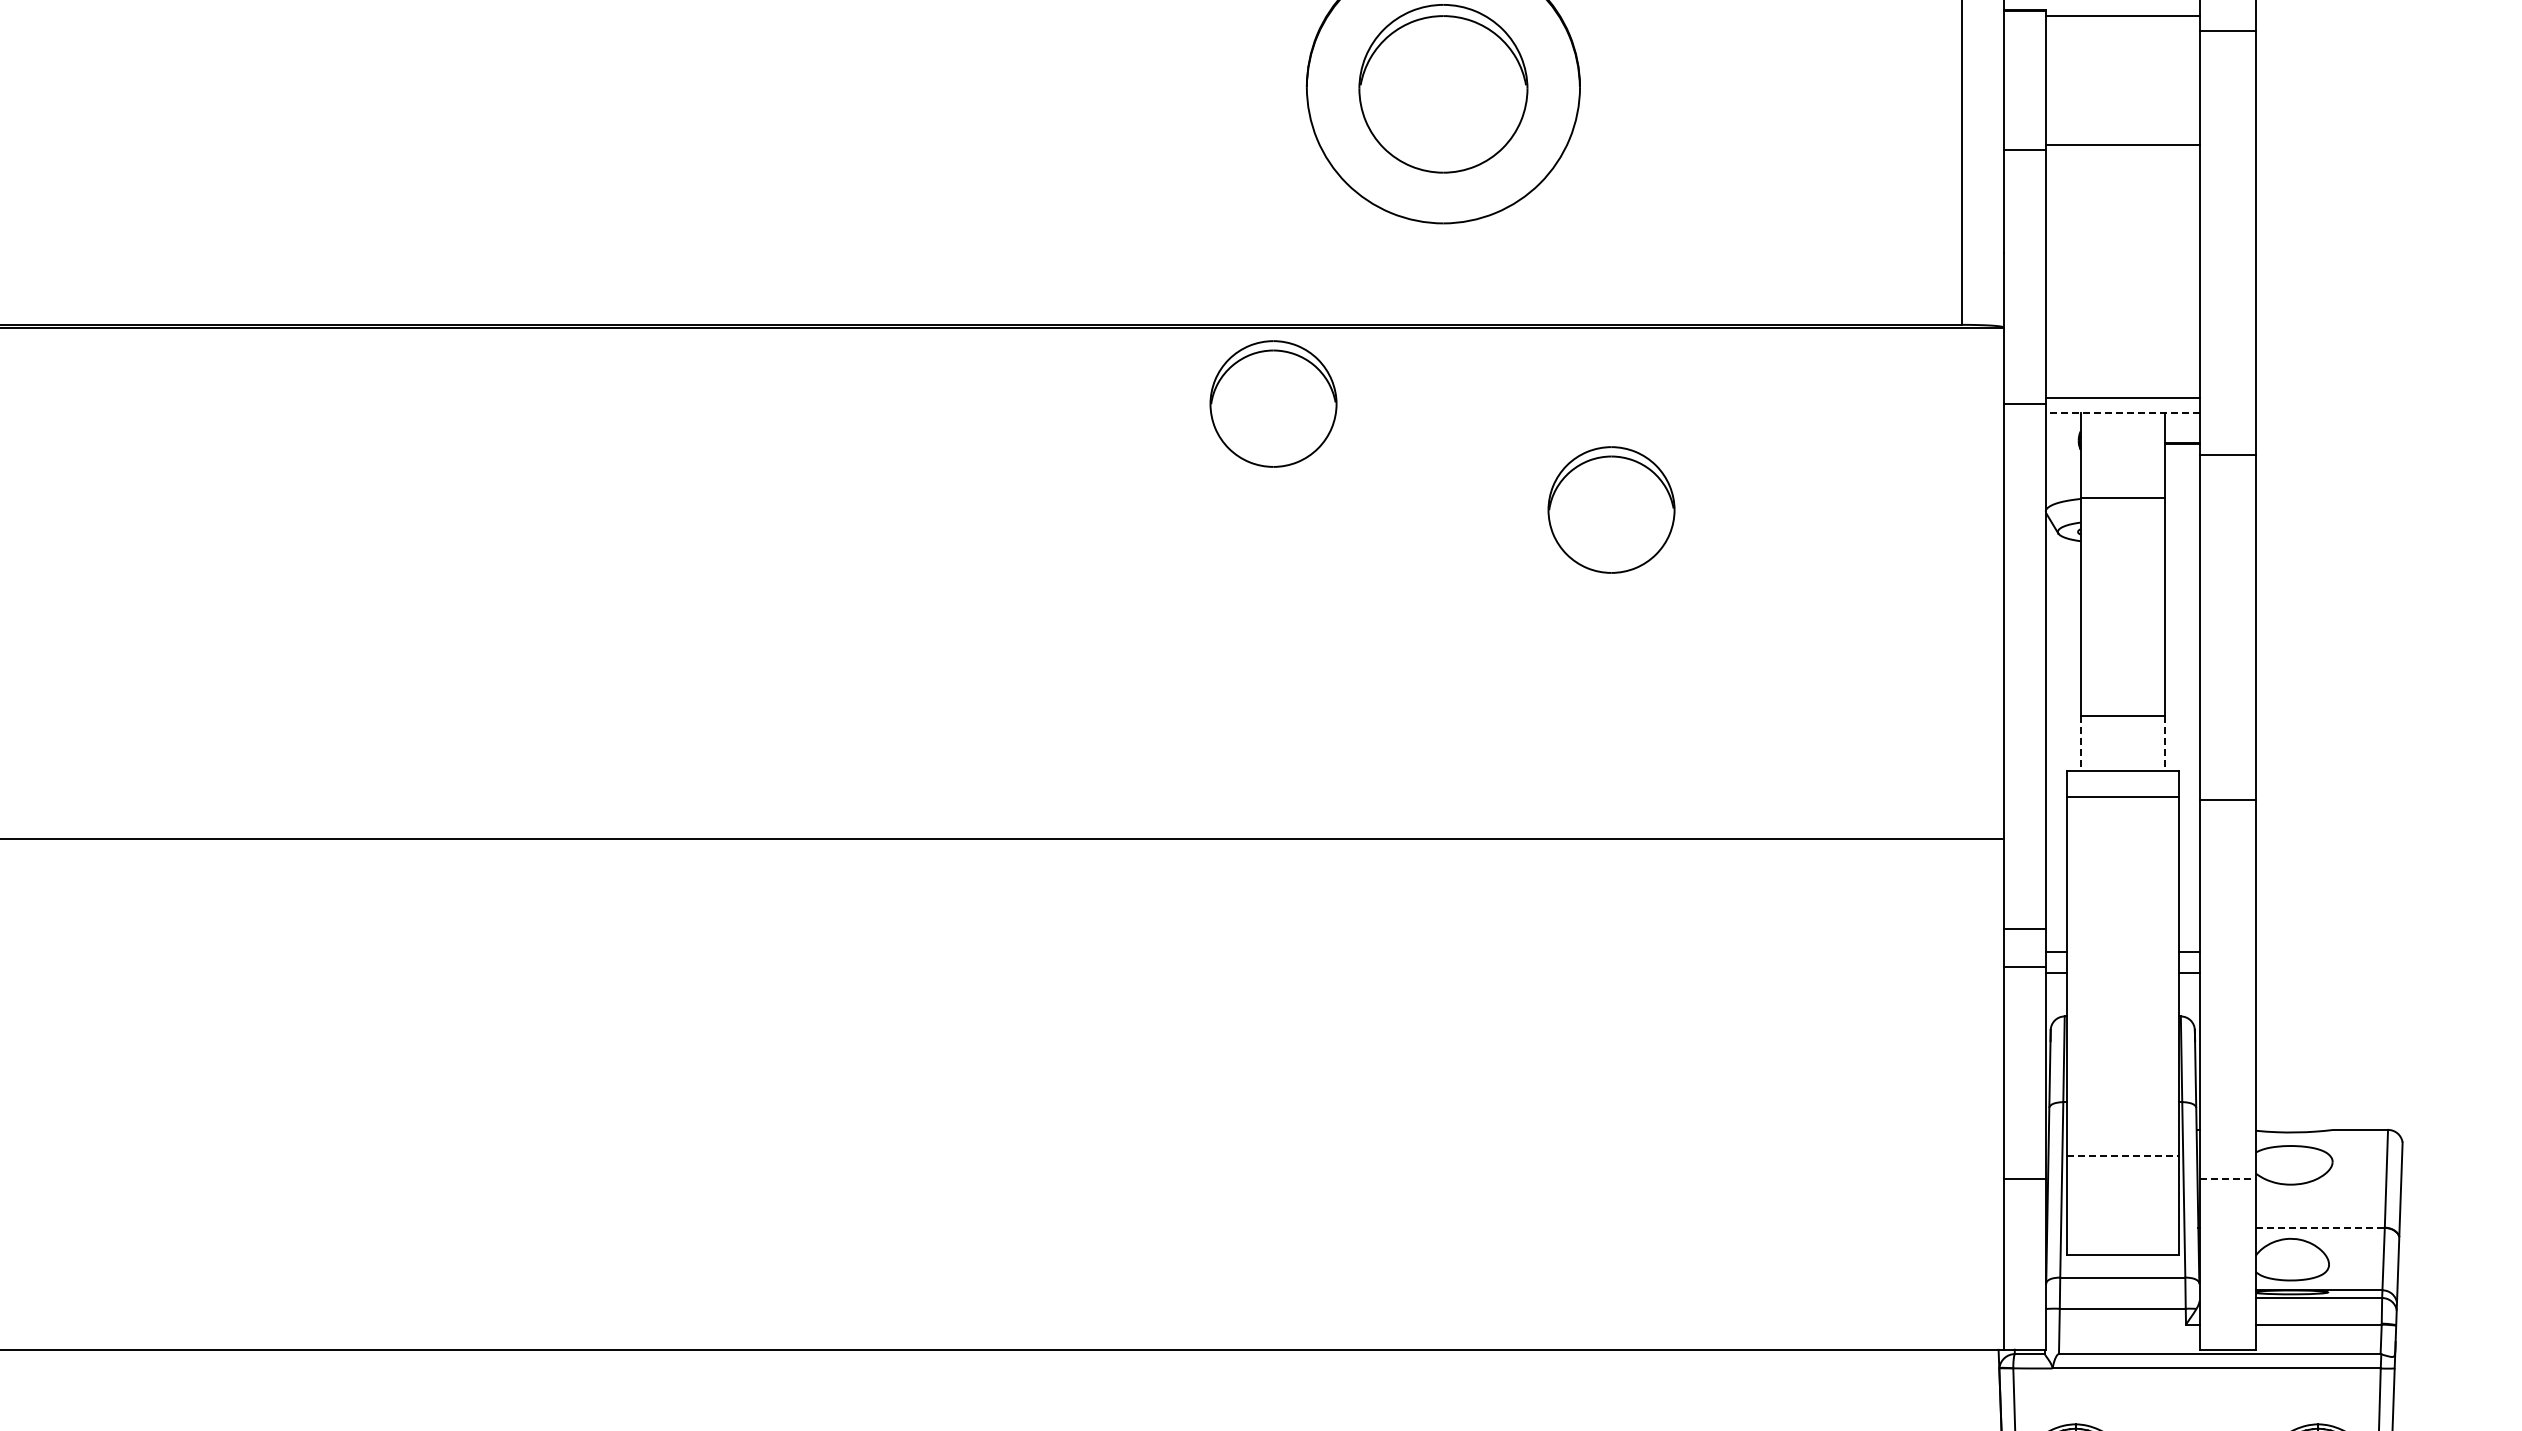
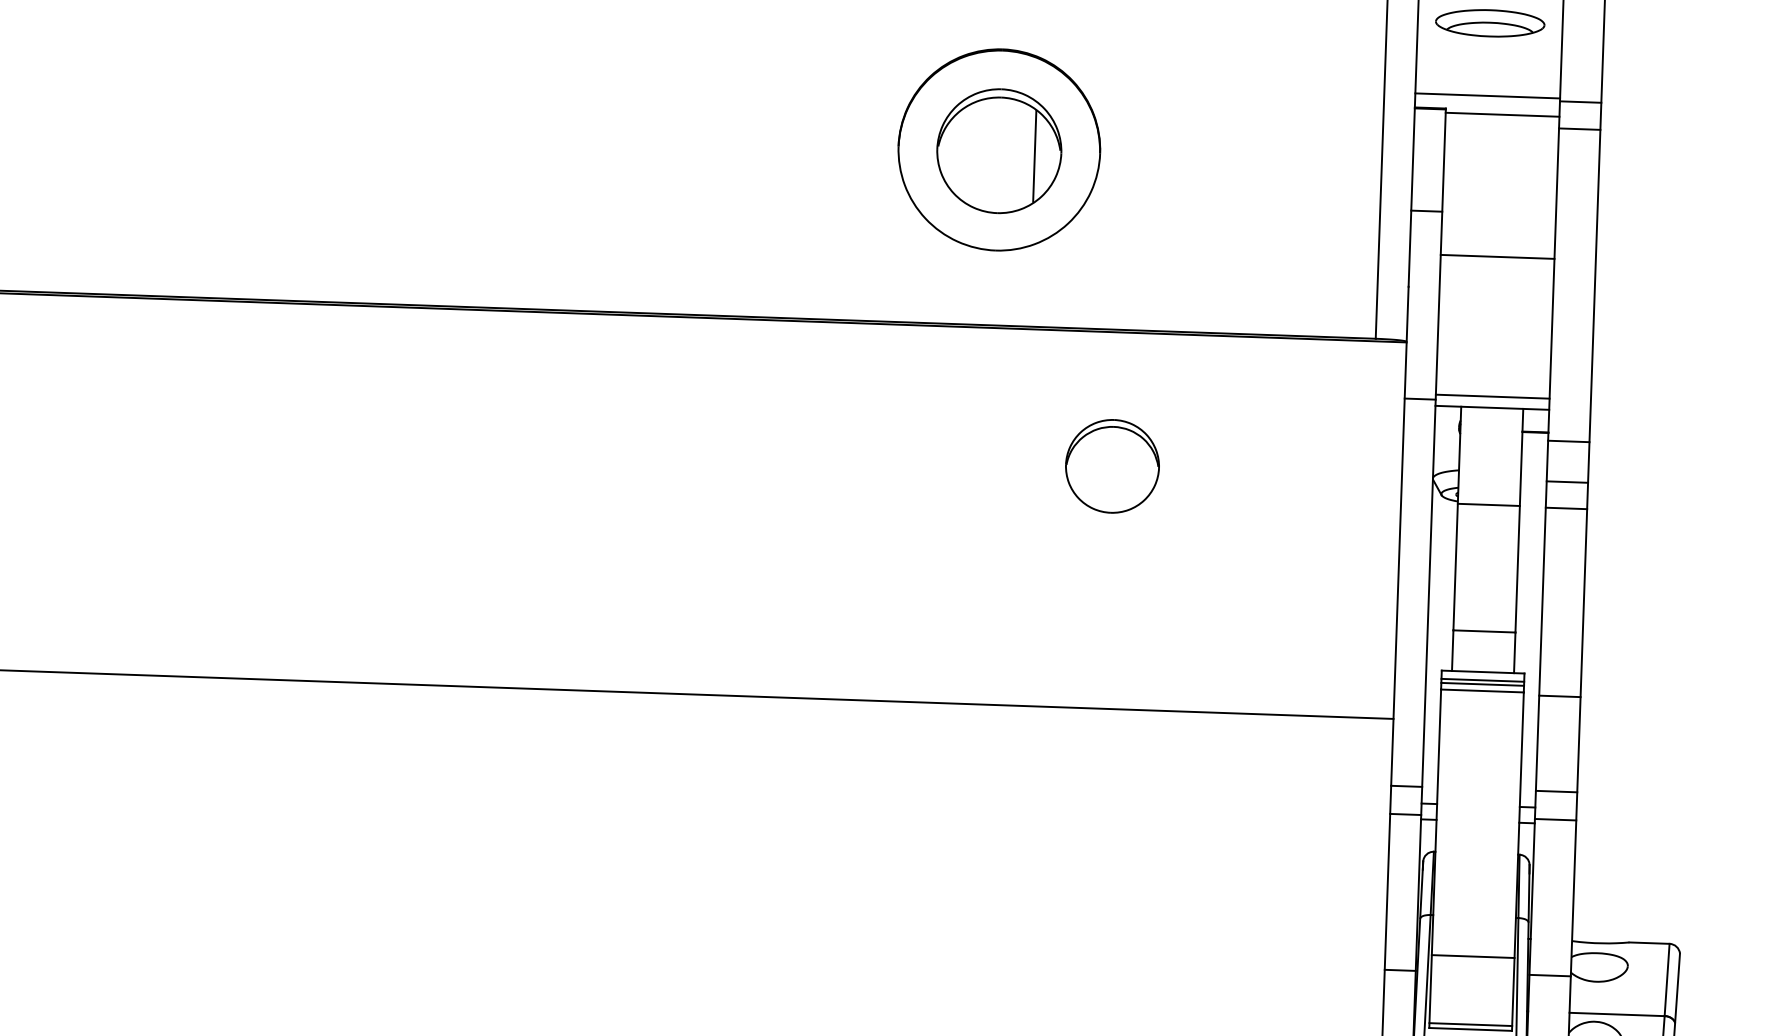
line: (1491, 93) -> (1034, 155), added
line: (2122, 145) -> (1497, 257), moved
part: (1273, 403) -> (865, 379), removed
line: (2122, 412) -> (1492, 407), dashed -> solid
line: (2122, 498) -> (1488, 505), moved
line: (2227, 509) -> (1567, 481), added
line: (2227, 545) -> (1566, 508), added
line: (2080, 743) -> (1452, 650), dashed -> solid
line: (2164, 743) -> (1514, 652), dashed -> solid
line: (2122, 782) -> (1482, 680), added
line: (2122, 787) -> (1482, 684), added
line: (2227, 929) -> (1556, 791), added
line: (2227, 967) -> (1555, 819), added
line: (2123, 1156) -> (1473, 956), dashed -> solid
line: (2228, 1178) -> (1550, 975), dashed -> solid
line: (2320, 1227) -> (1617, 1014), dashed -> solid
line: (2122, 1248) -> (1470, 1024), added

